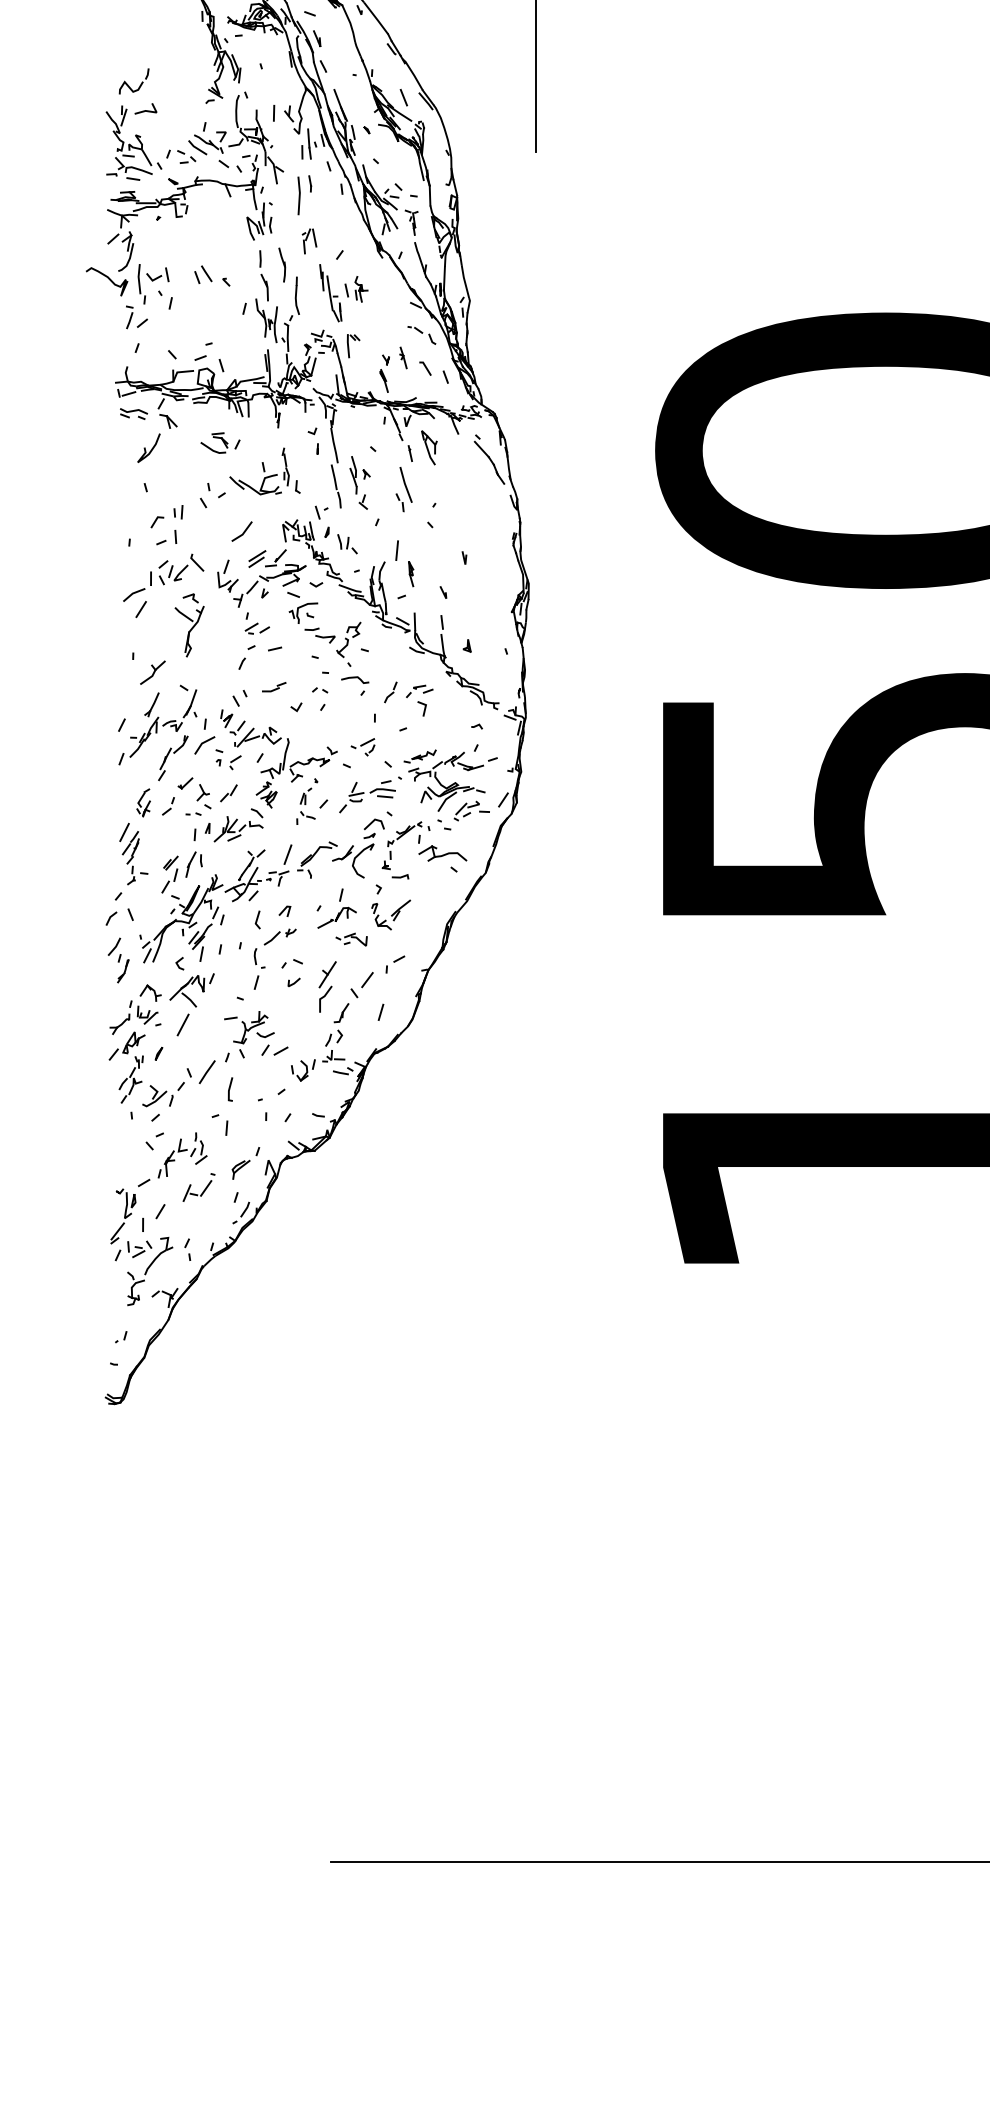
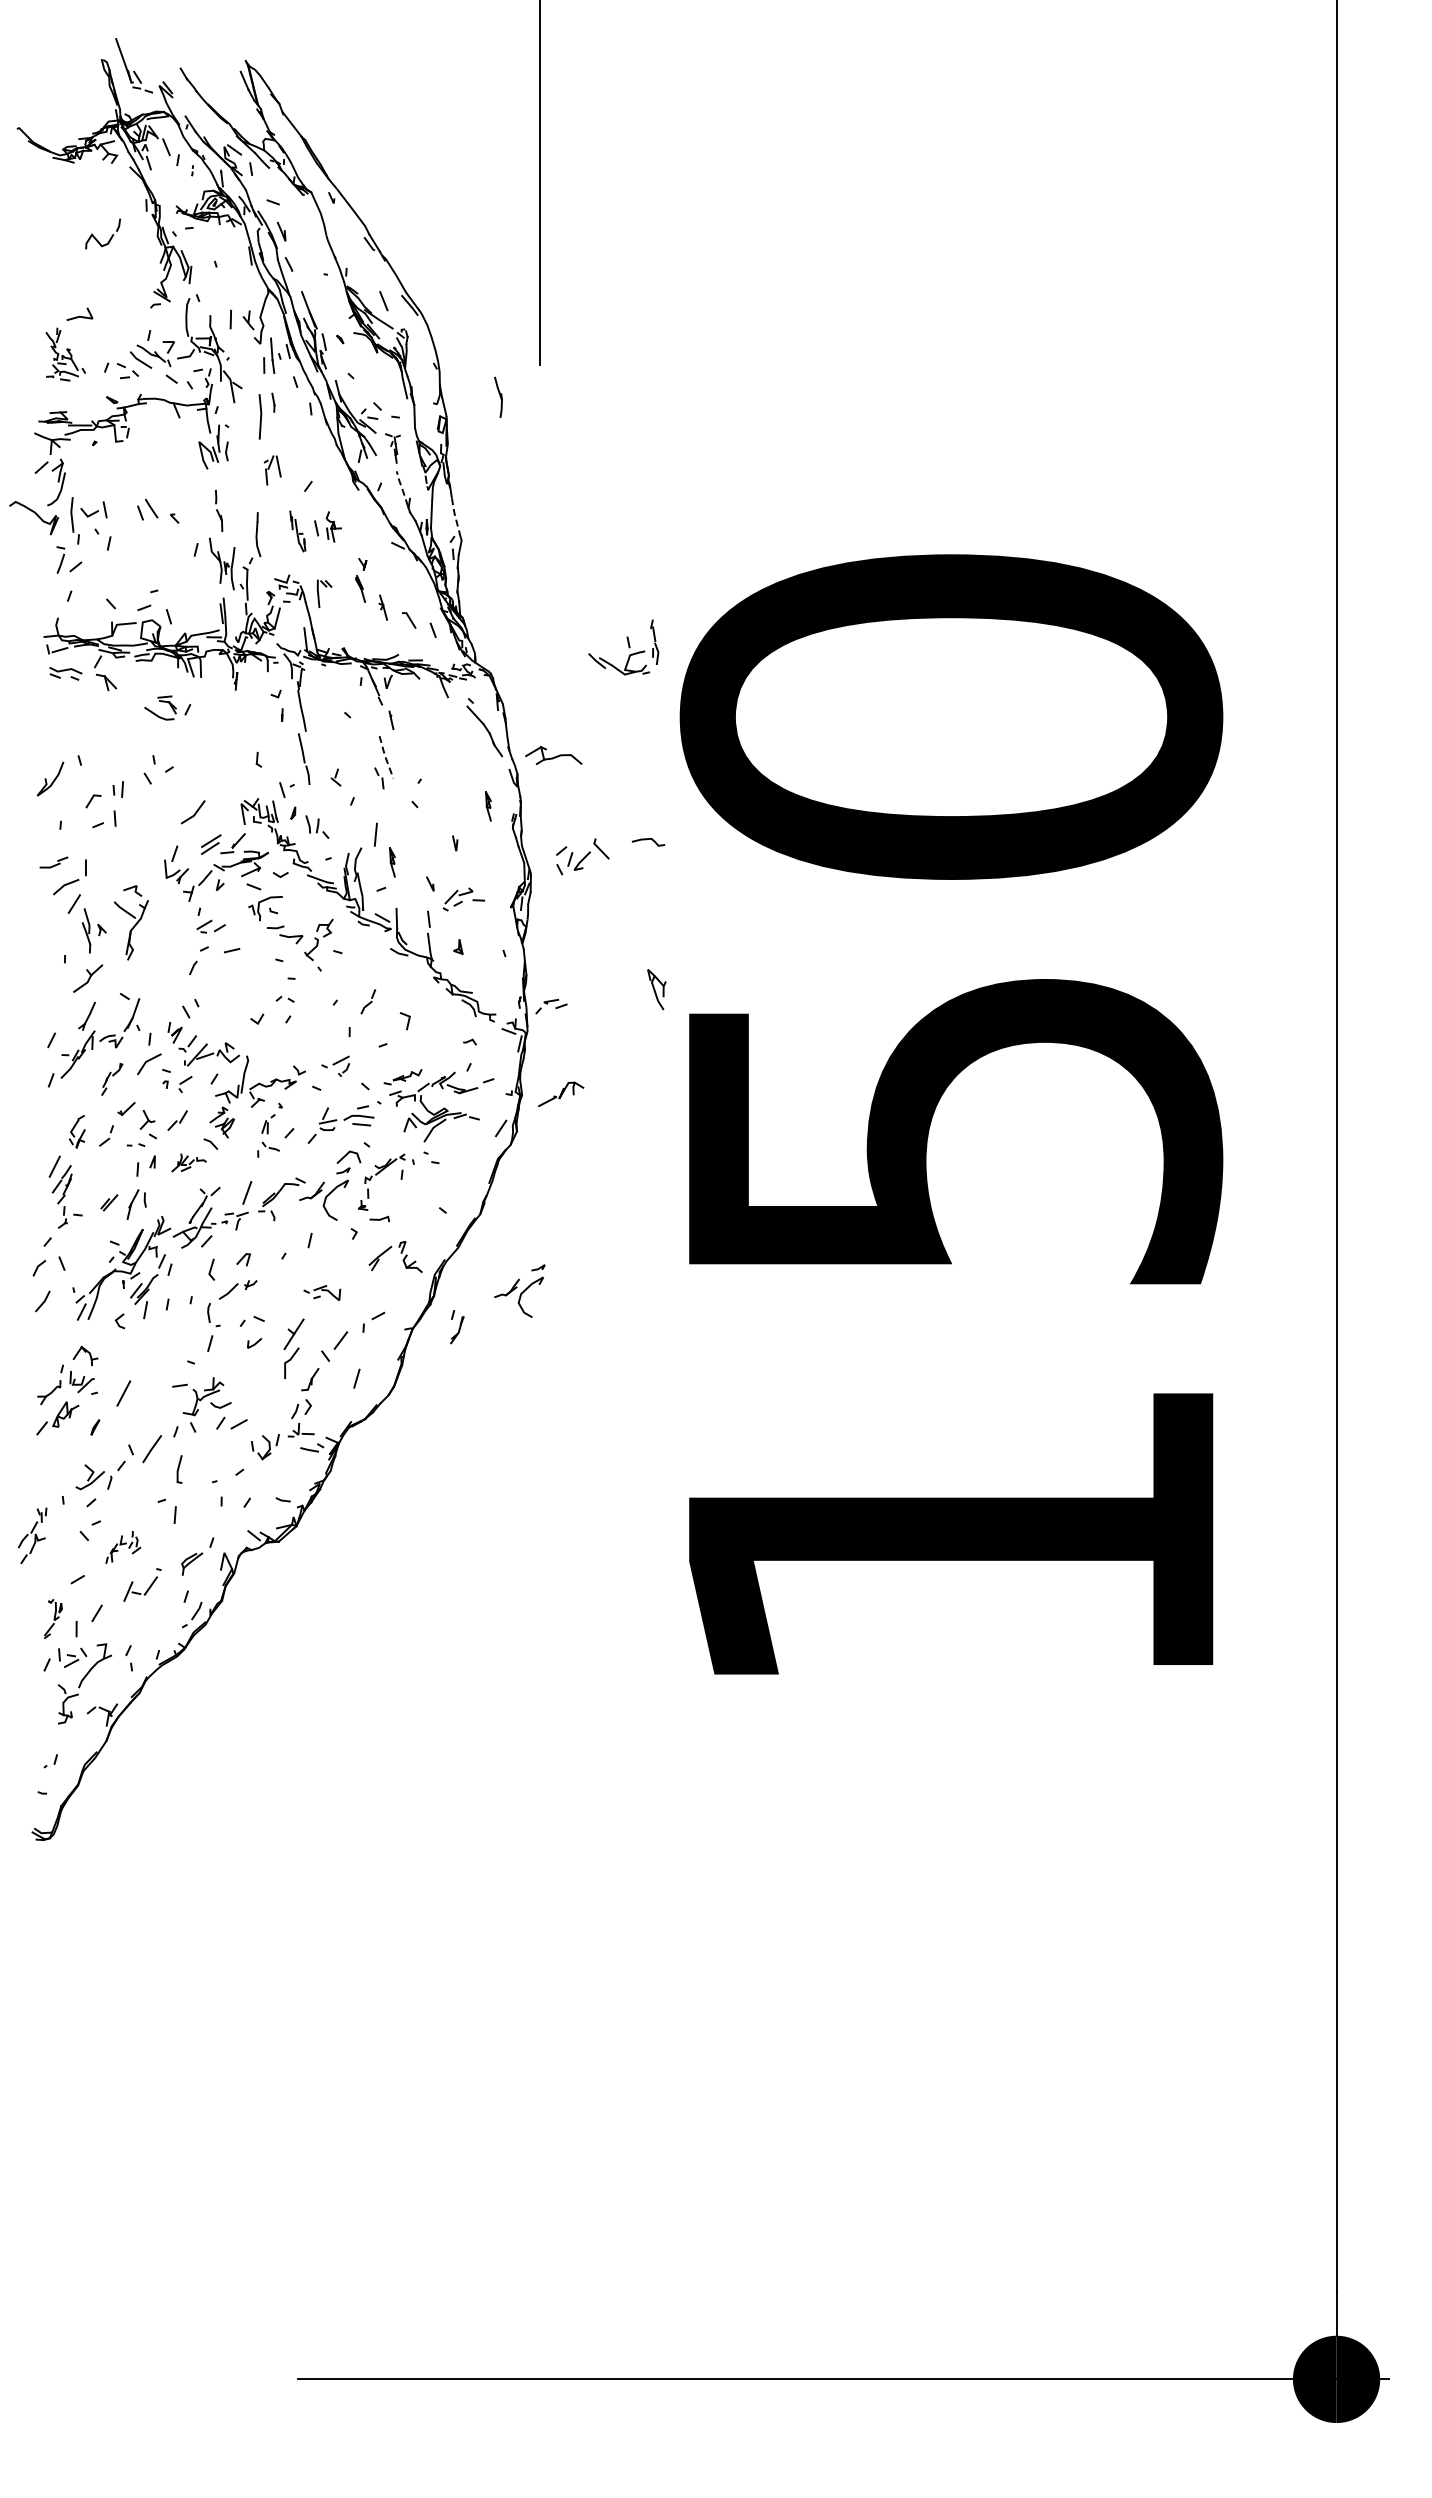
part: (128, 85) -> (96, 238), moved
part: (133, 142) -> (65, 354), size x0.6
line: (418, 255) -> (401, 487), solid -> dashed
part: (282, 264) -> (498, 396), moved
part: (263, 275) -> (218, 510), size x0.7
line: (464, 281) -> (455, 517), solid -> dashed
part: (330, 293) -> (297, 531), size x0.6
part: (421, 335) -> (404, 581), removed
part: (384, 373) -> (361, 580), moved
part: (429, 447) -> (656, 989), moved
curve: (151, 449) -> (53, 780), moved
part: (259, 471) -> (623, 647), moved
part: (359, 474) -> (93, 930), moved
line: (405, 485) -> (385, 757), solid -> dashed
part: (492, 526) -> (488, 806), added
part: (181, 569) -> (582, 856), moved
curve: (355, 677) -> (648, 839), moved
part: (273, 687) -> (53, 862), moved
part: (419, 691) -> (551, 1006), moved
part: (173, 758) -> (112, 1079), size x0.6
part: (471, 811) -> (463, 899), moved
part: (238, 828) -> (188, 1162), size x0.6
part: (442, 853) -> (553, 755), moved
part: (169, 880) -> (107, 1223), removed
part: (381, 916) -> (410, 1256), moved
part: (337, 918) -> (561, 1094), moved
part: (519, 937) -> (519, 1290), added
part: (123, 968) -> (457, 1327), moved
part: (192, 985) -> (134, 1346), removed
part: (131, 1079) -> (32, 1535), moved
part: (182, 1155) -> (123, 1547), size x0.6
part: (123, 1215) -> (53, 1618), size x0.6

